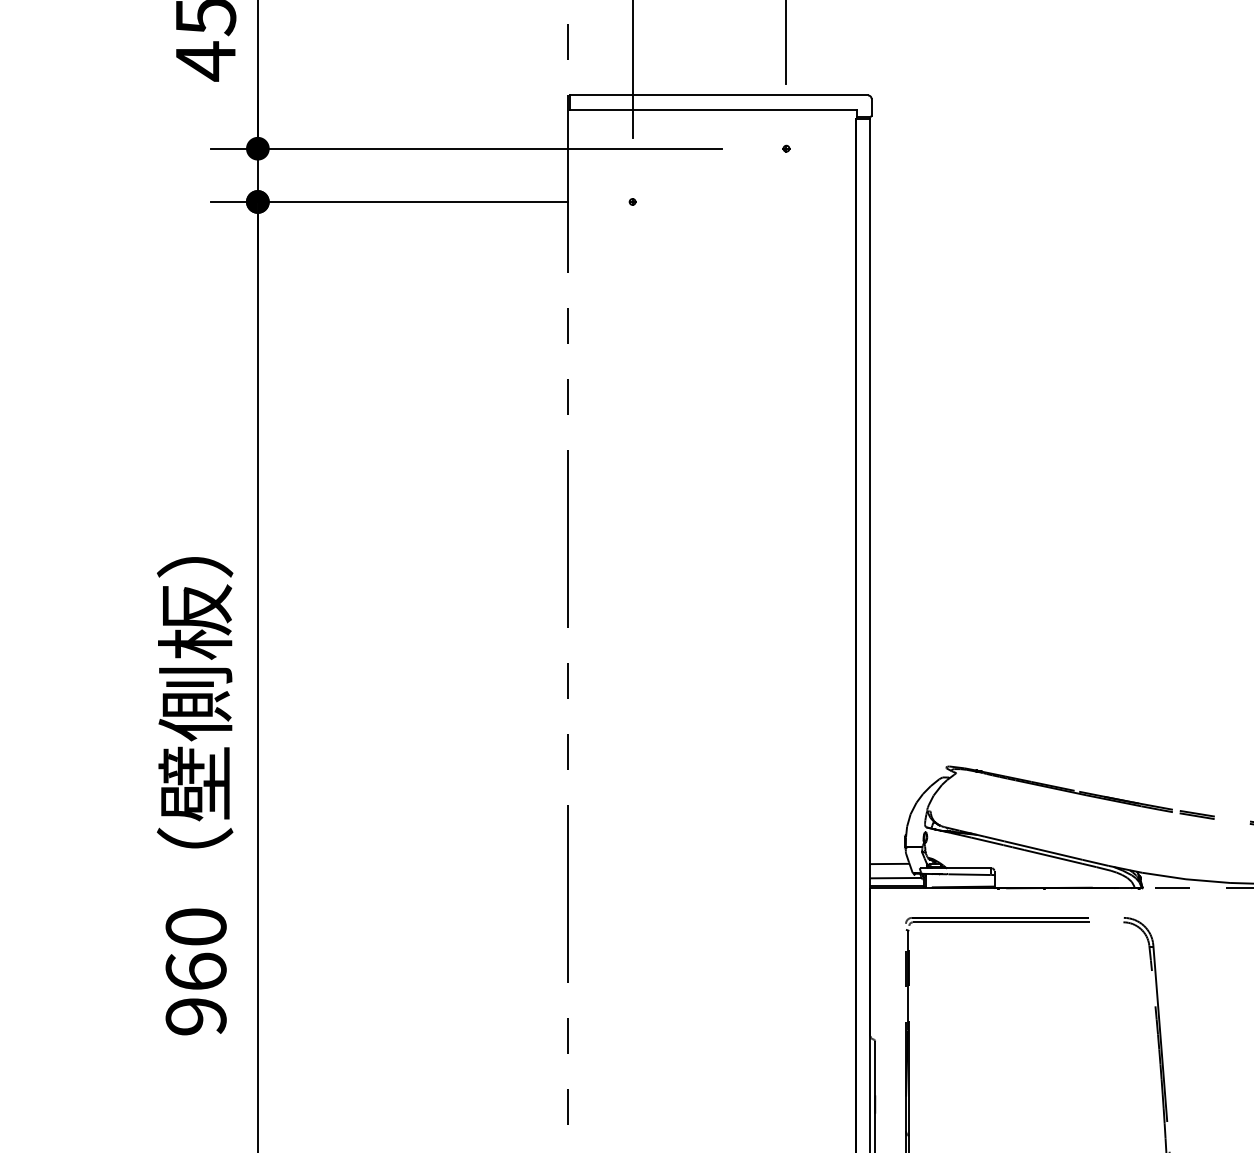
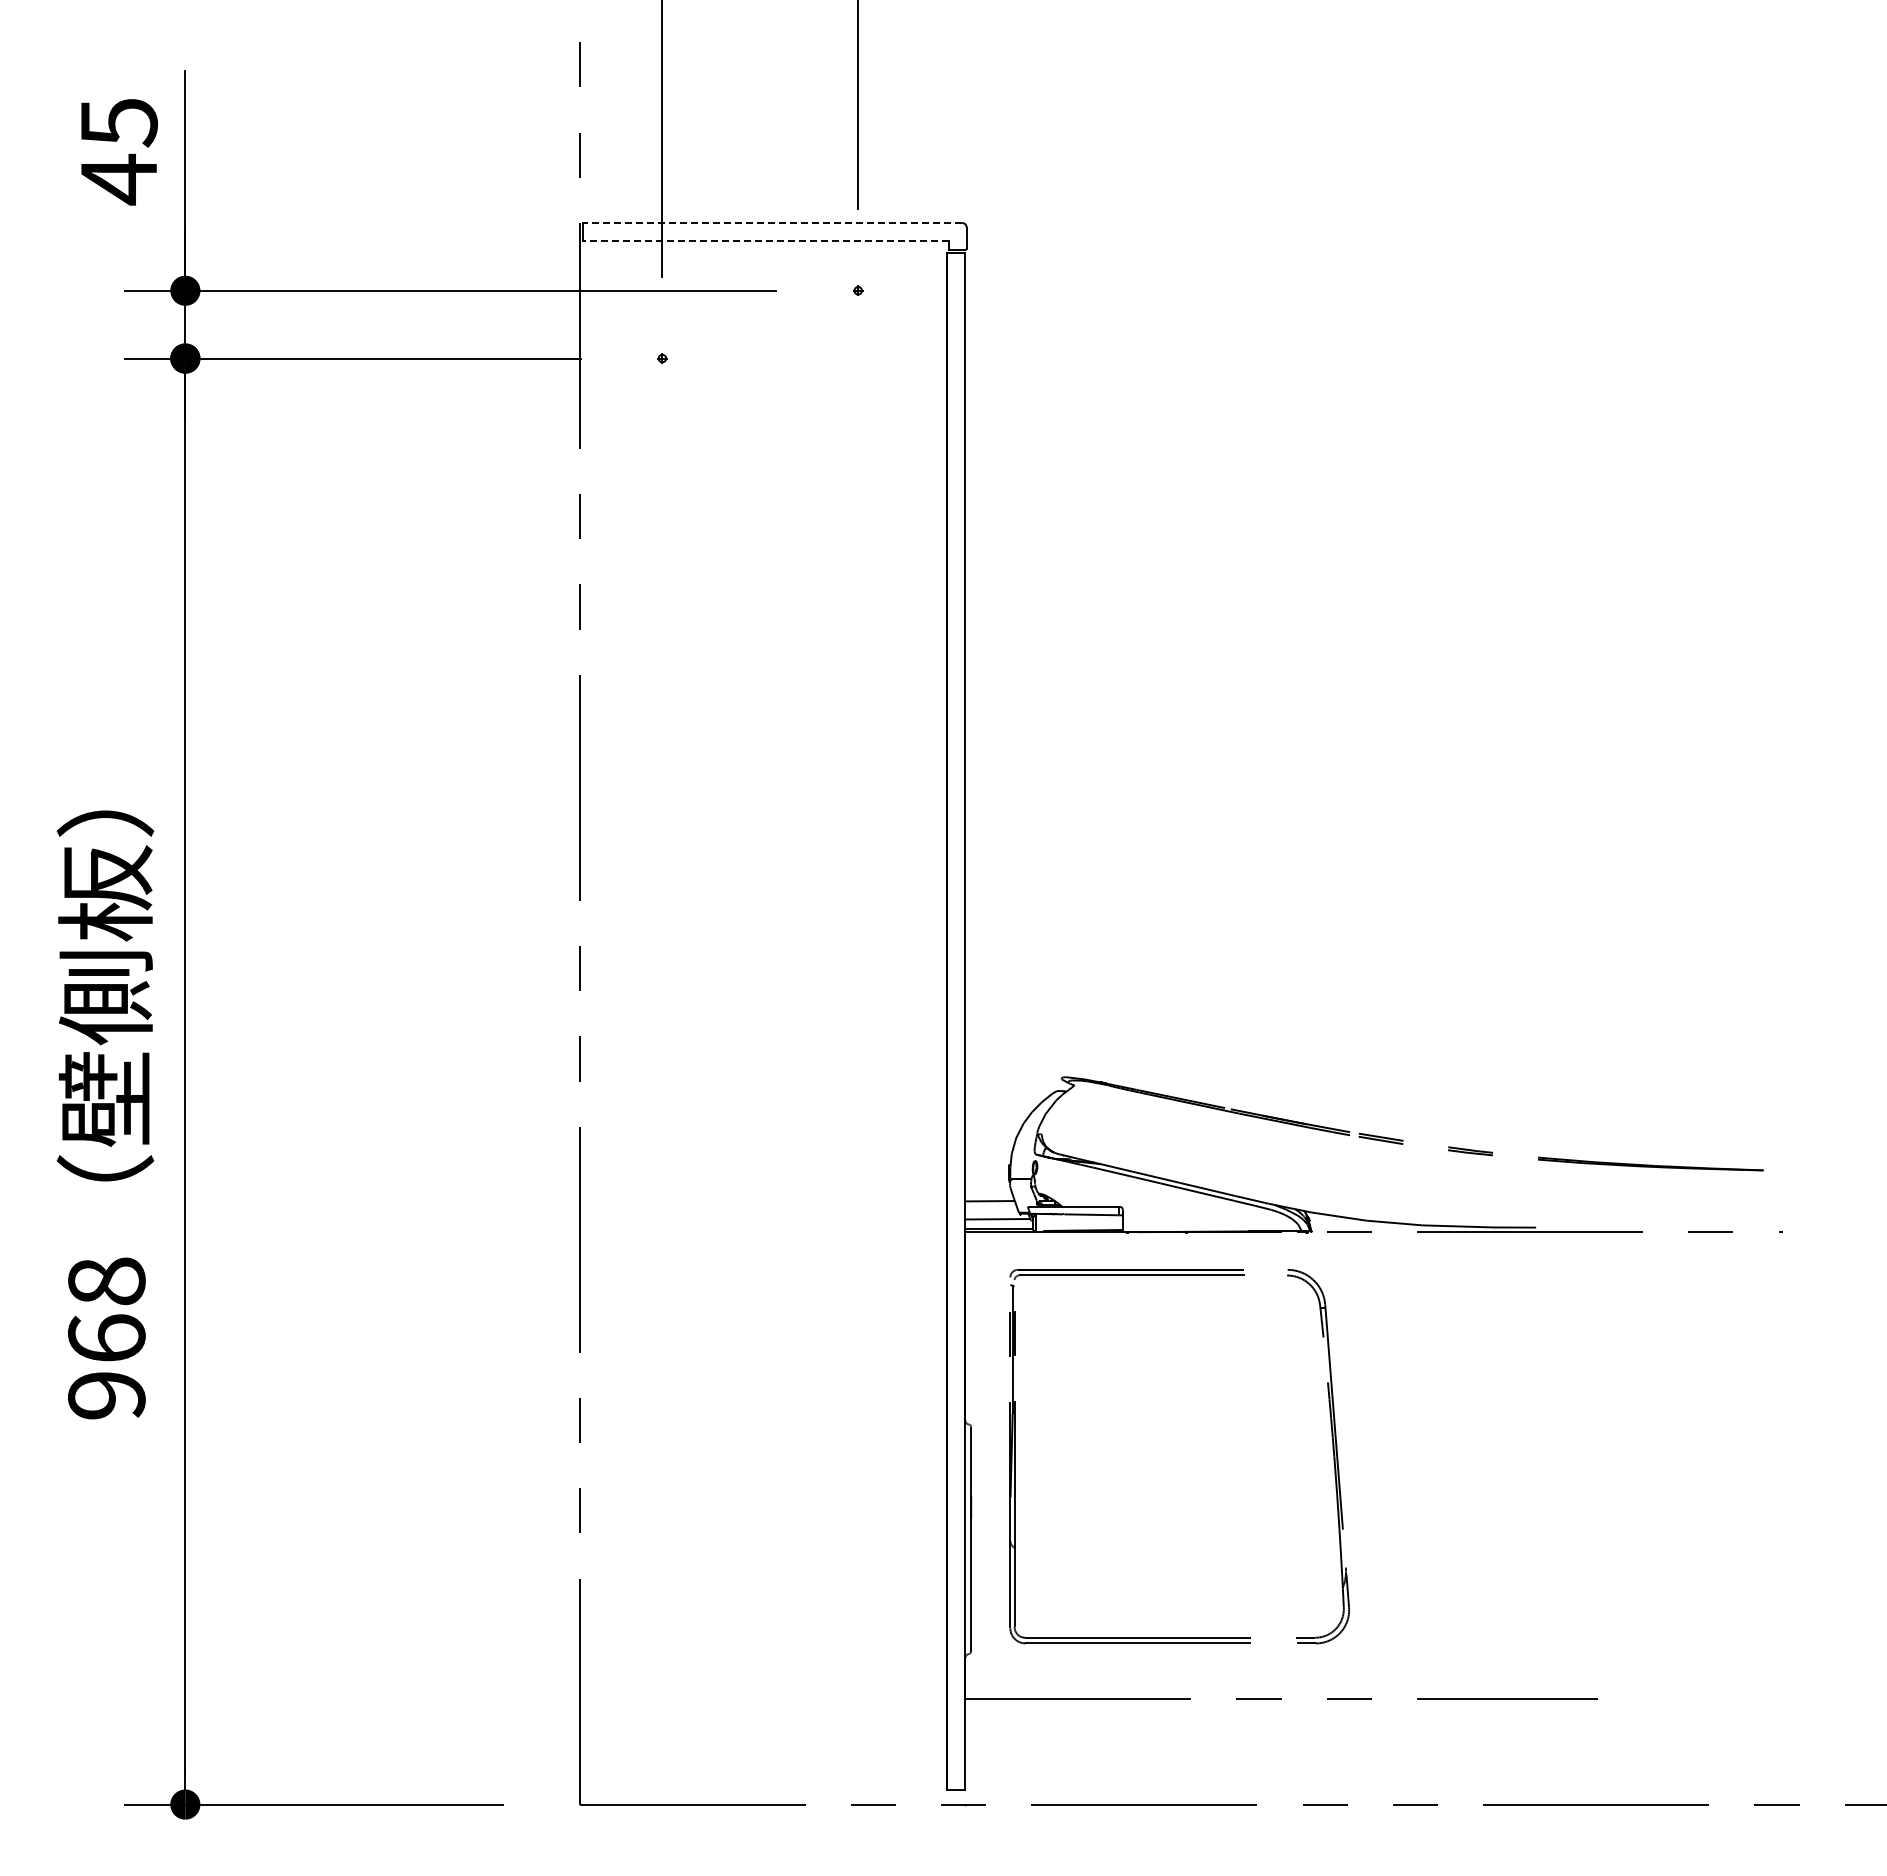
line: (719, 95) -> (772, 222), solid -> dashed
line: (713, 110) -> (765, 241), solid -> dashed
text: (195, 927) -> (106, 1281), 960 -> 968

